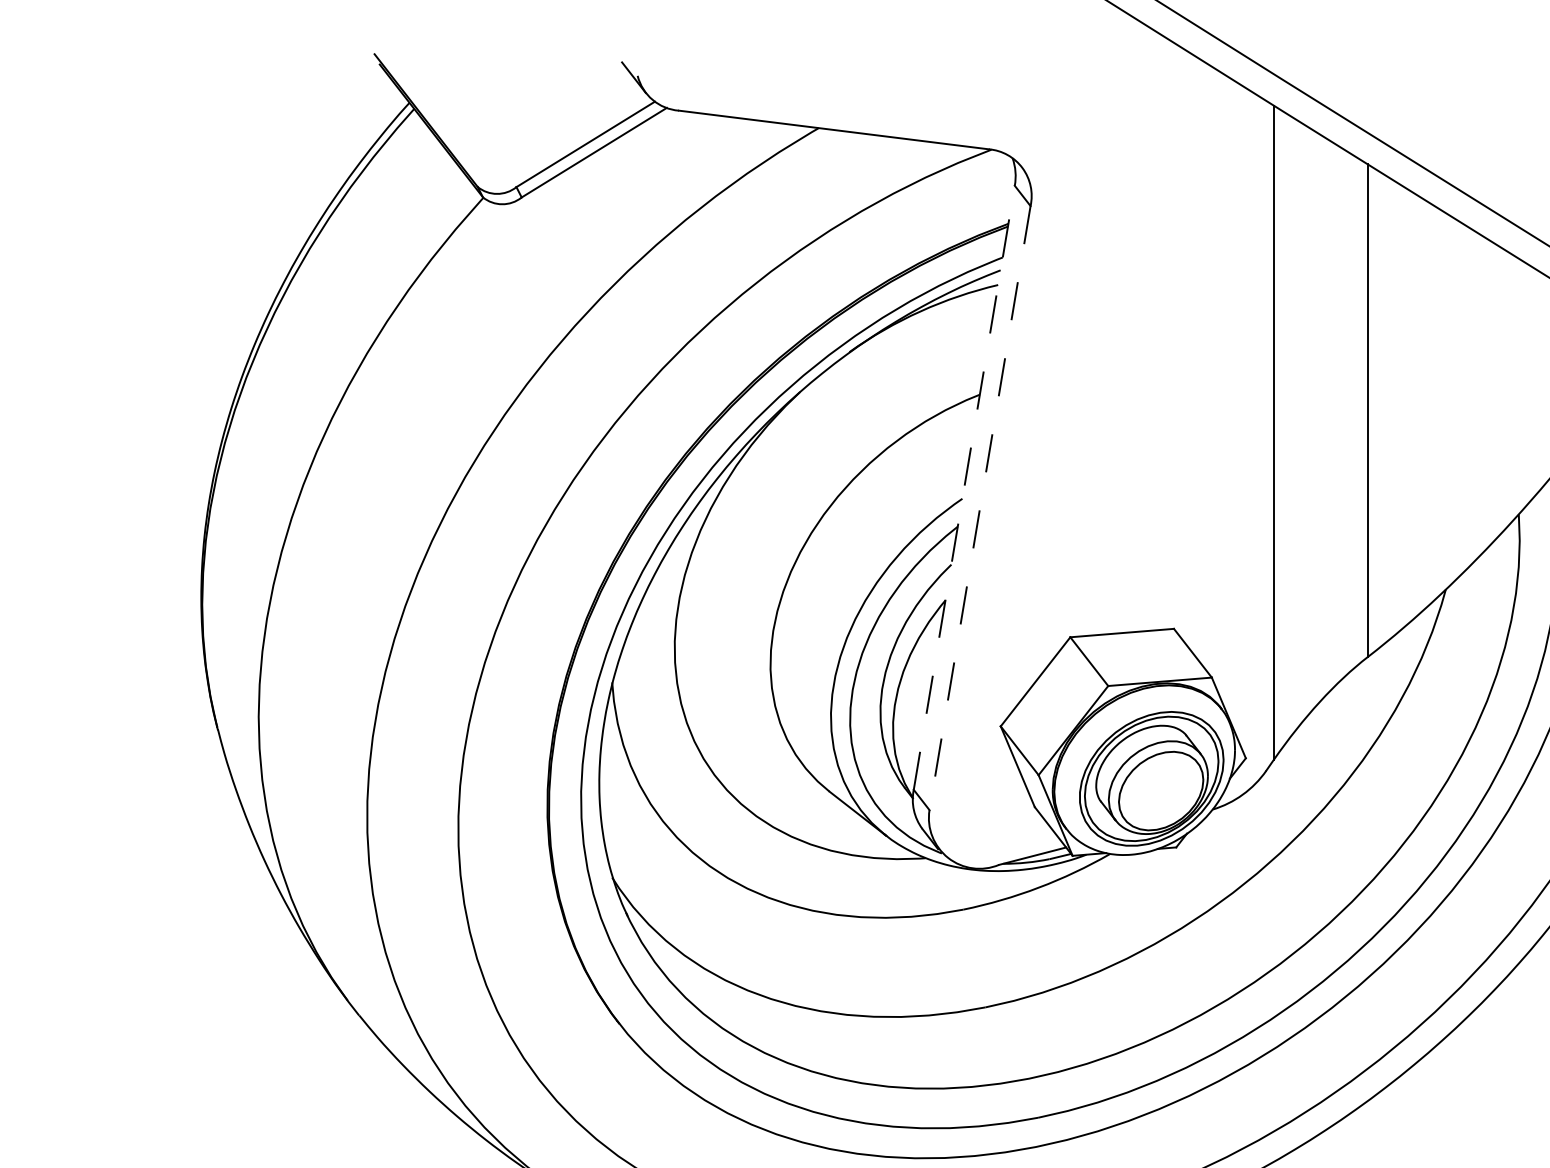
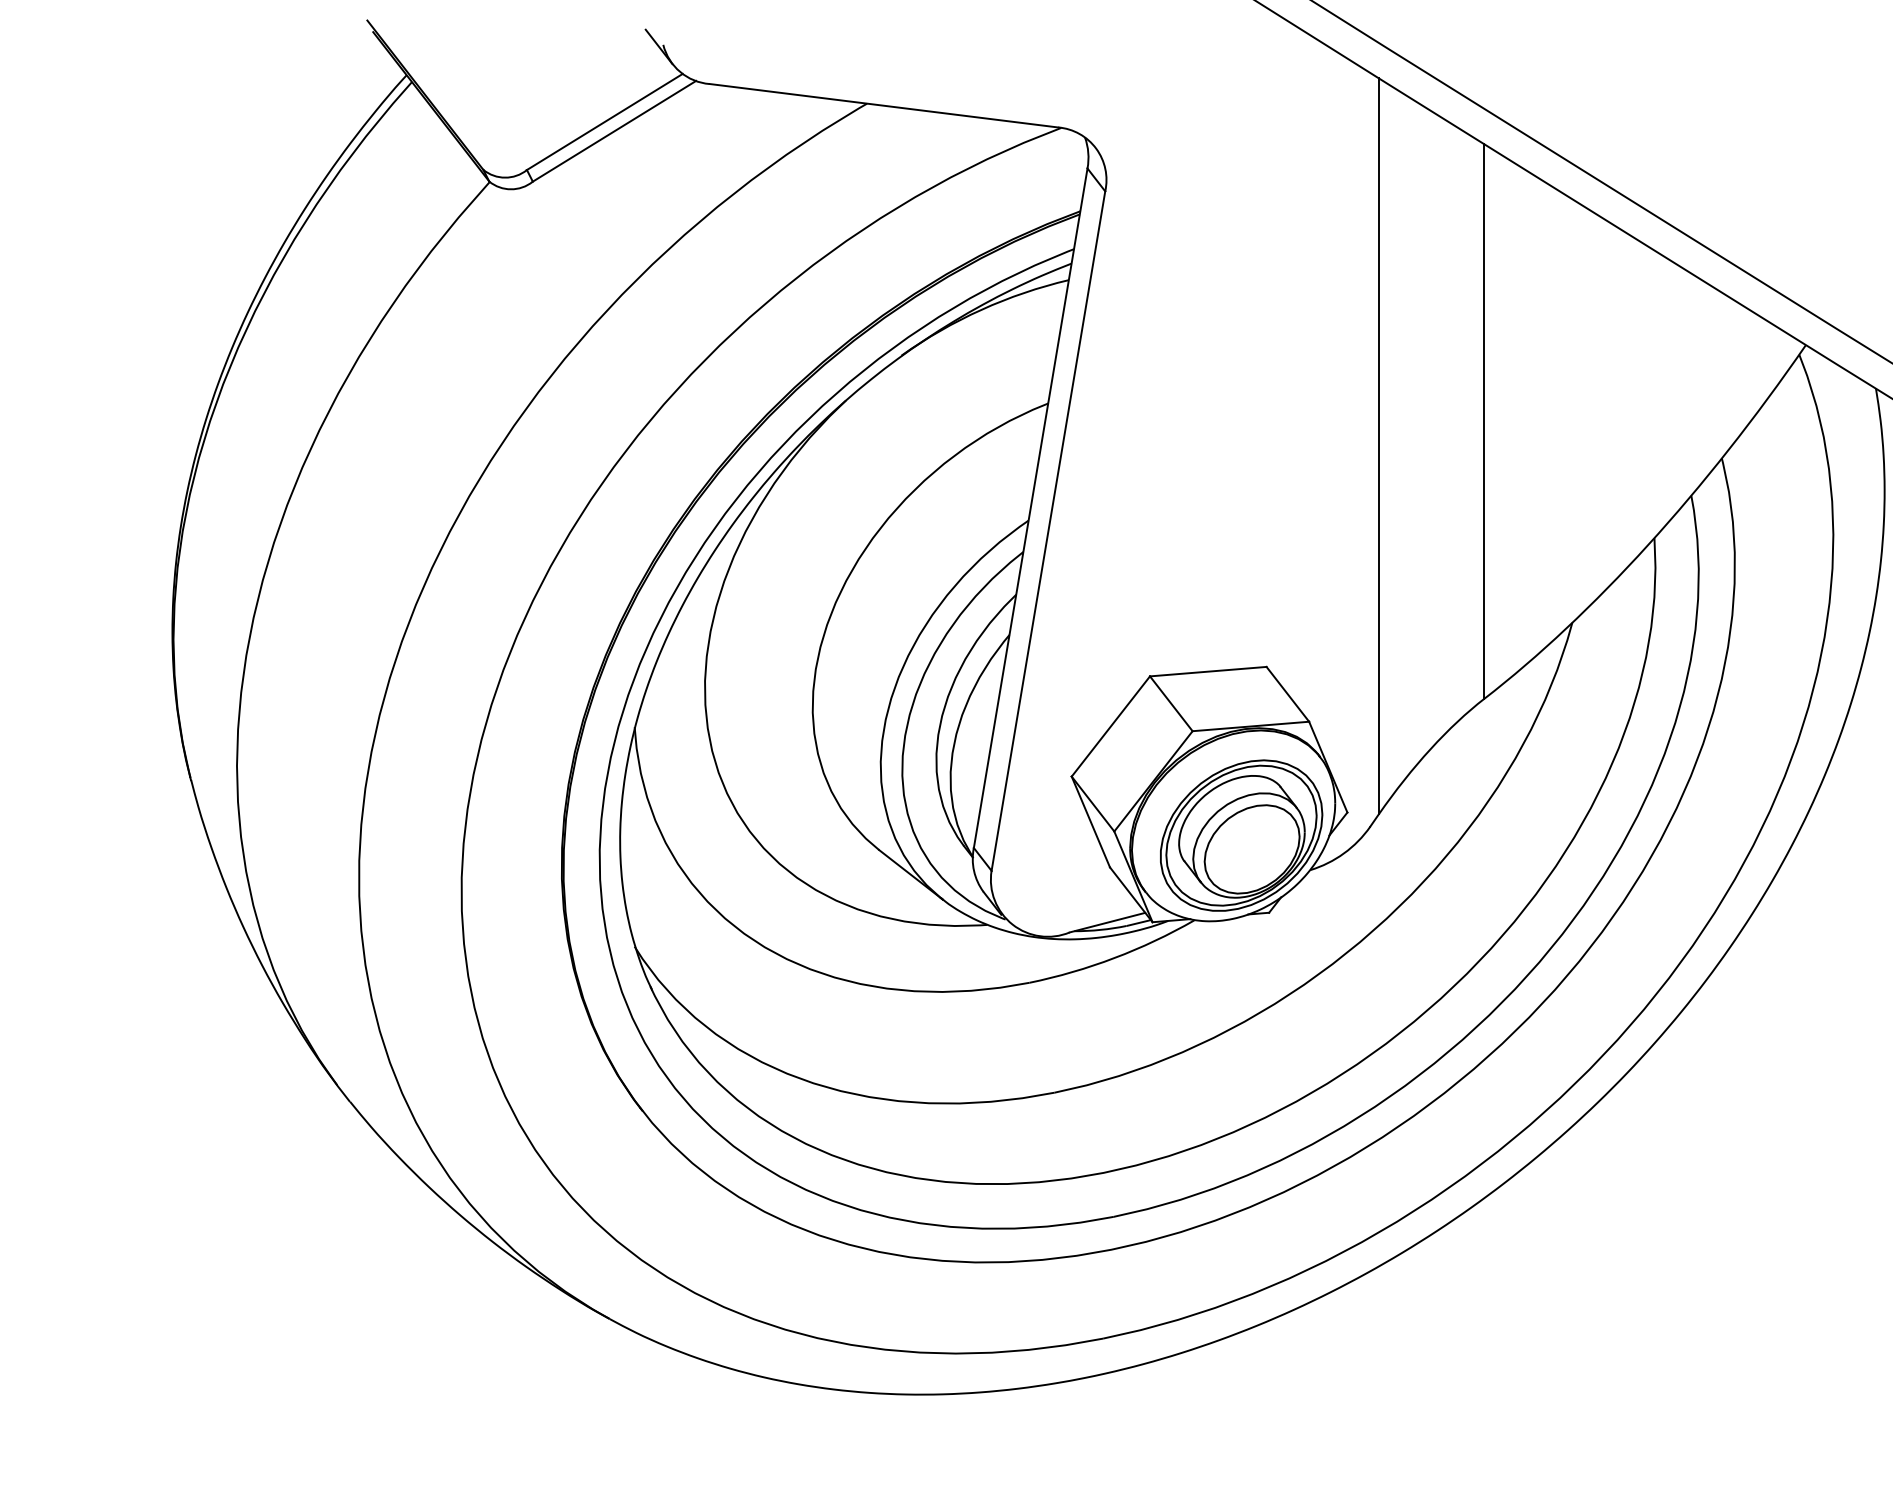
line: (964, 487) -> (1030, 507), dashed -> solid
line: (980, 508) -> (1048, 531), dashed -> solid

